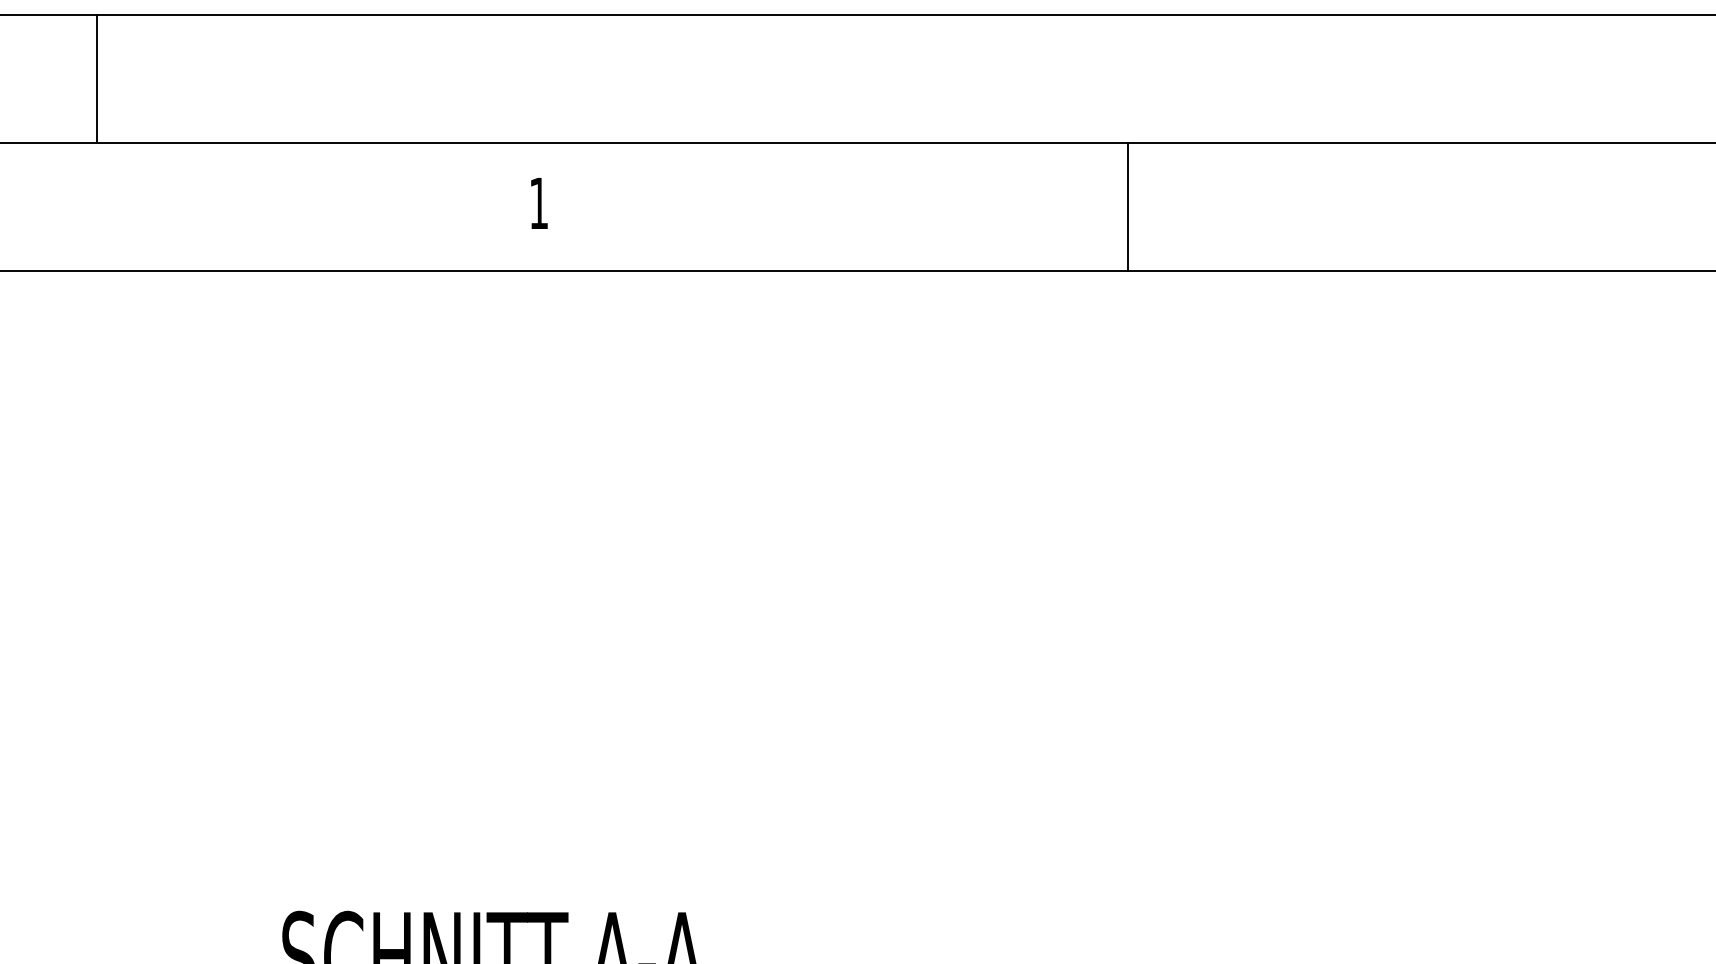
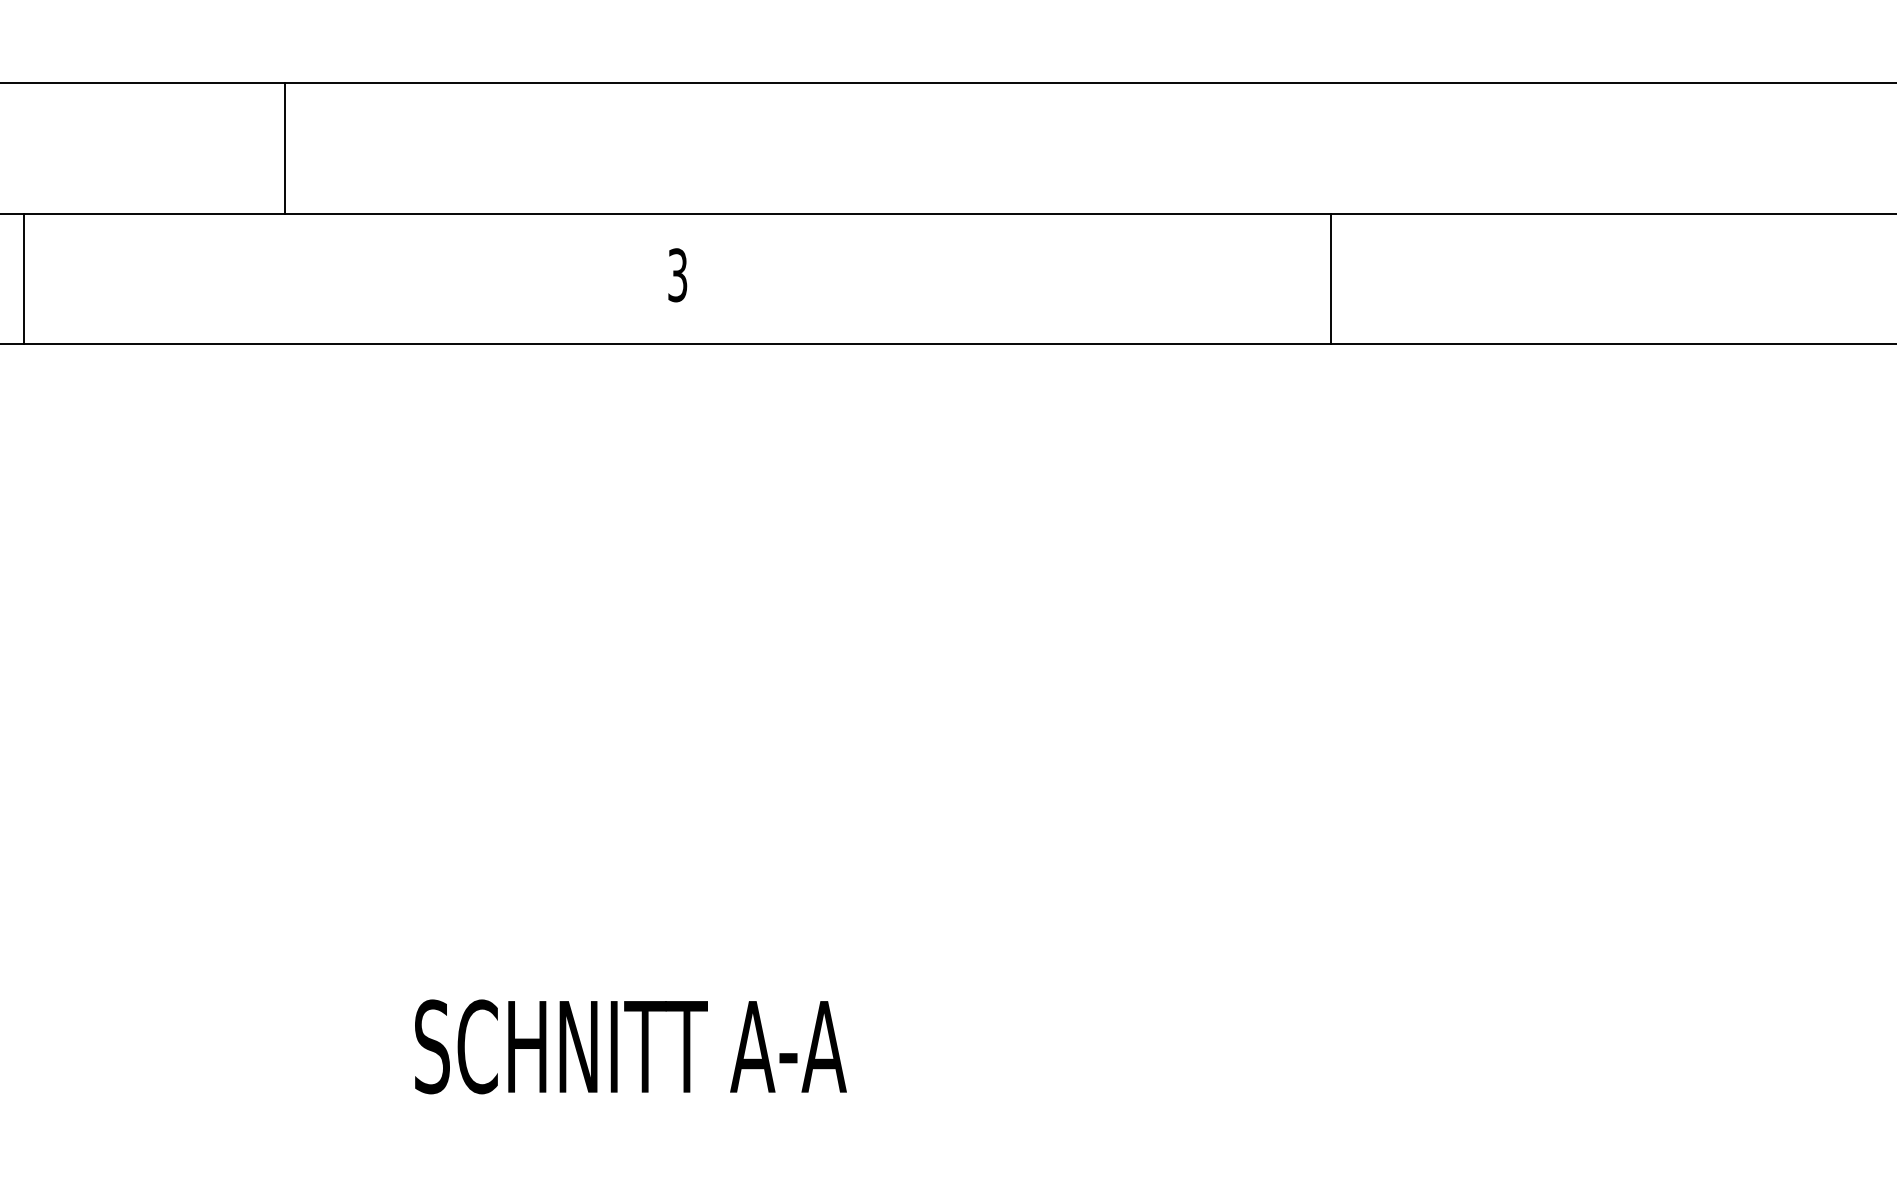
line: (97, 78) -> (285, 147), moved
text: (538, 203) -> (677, 275), 1 -> 3
line: (1127, 206) -> (1331, 278), moved

